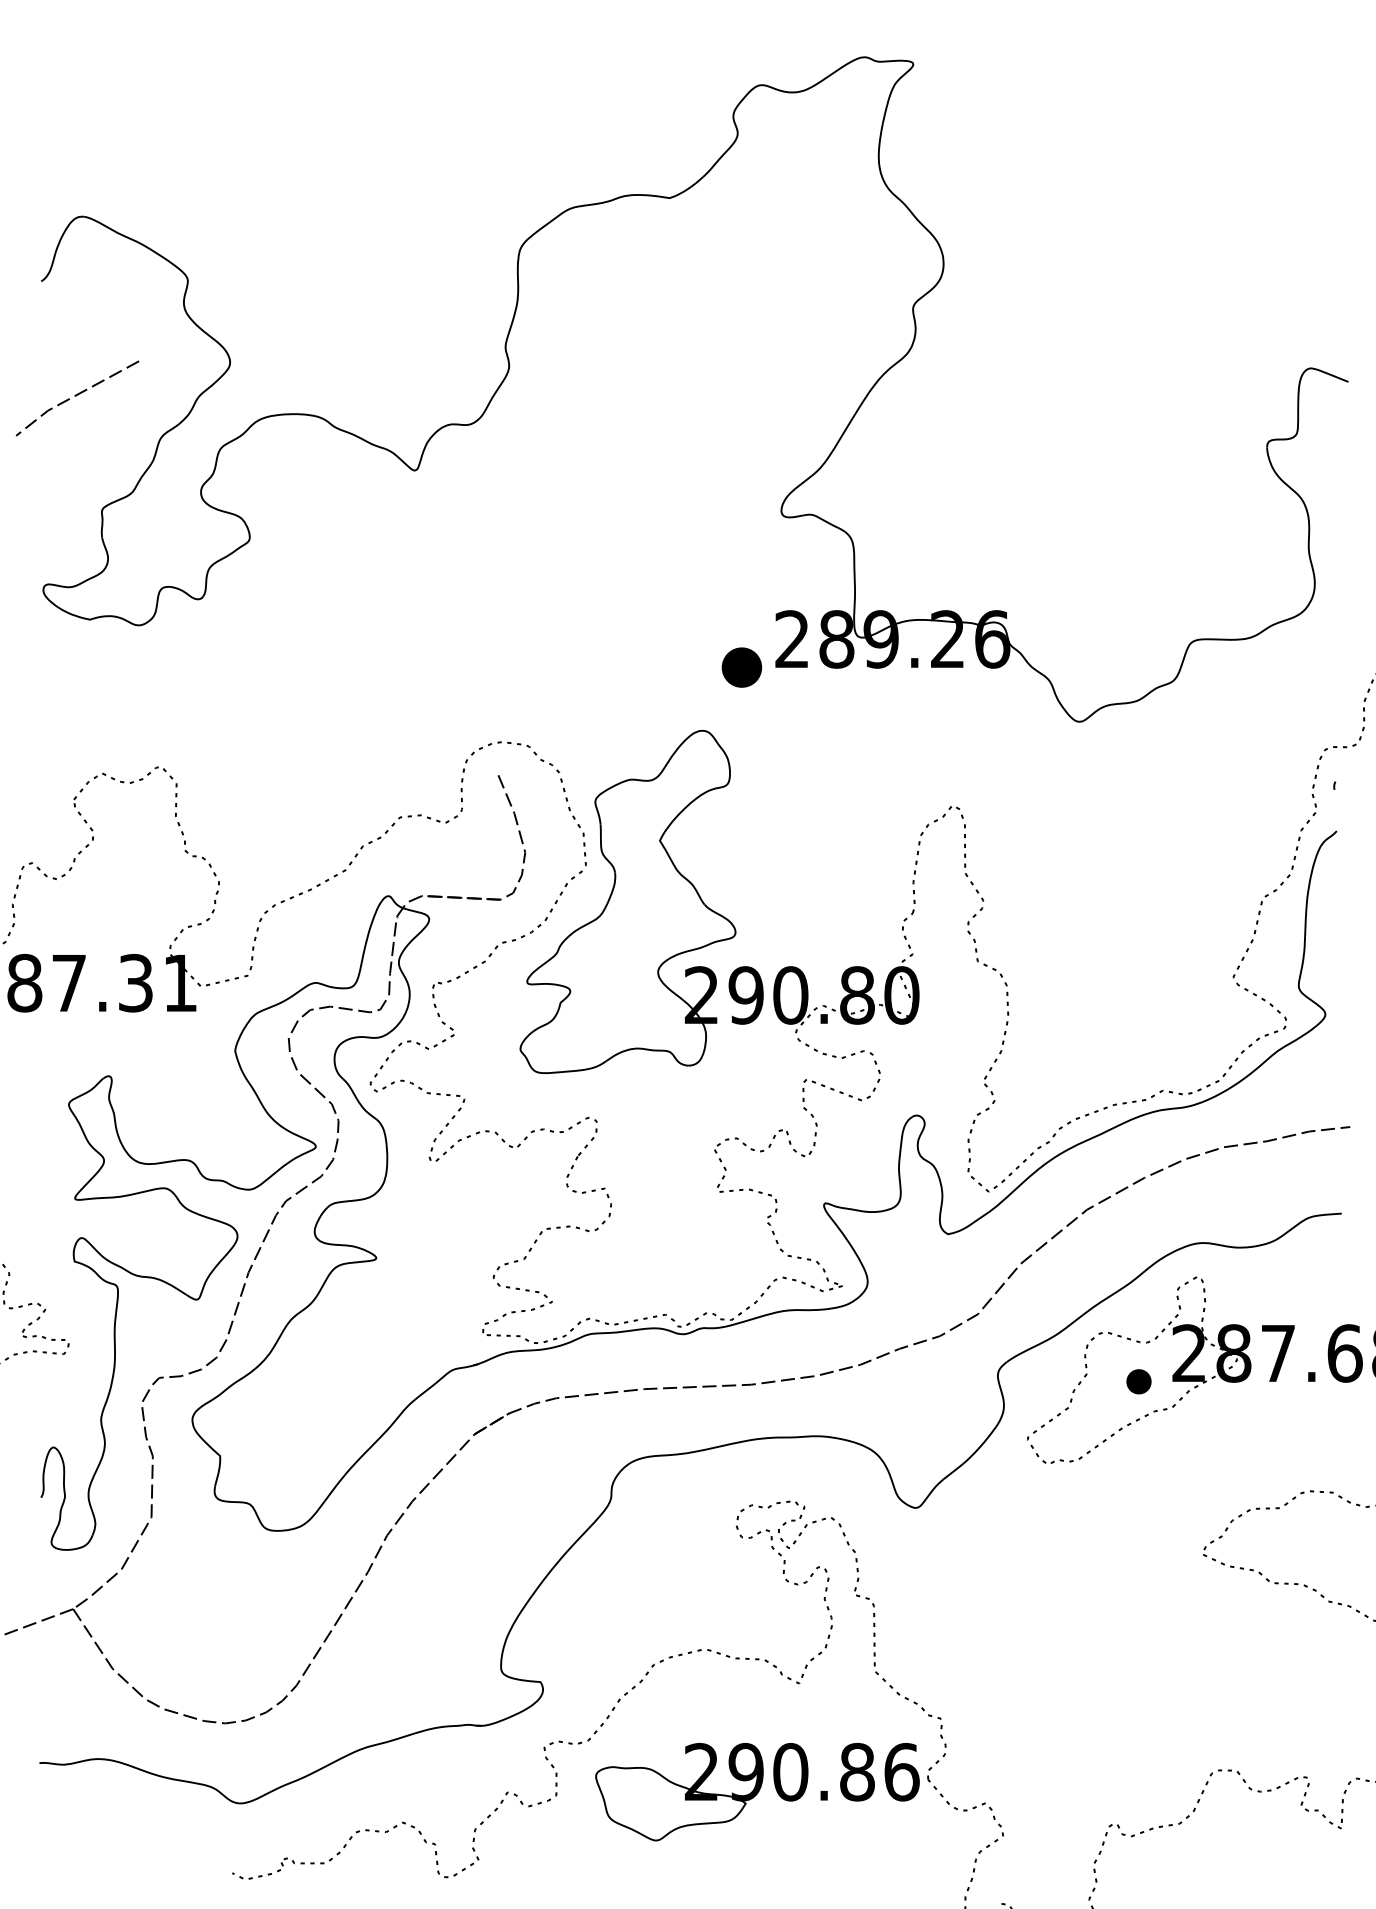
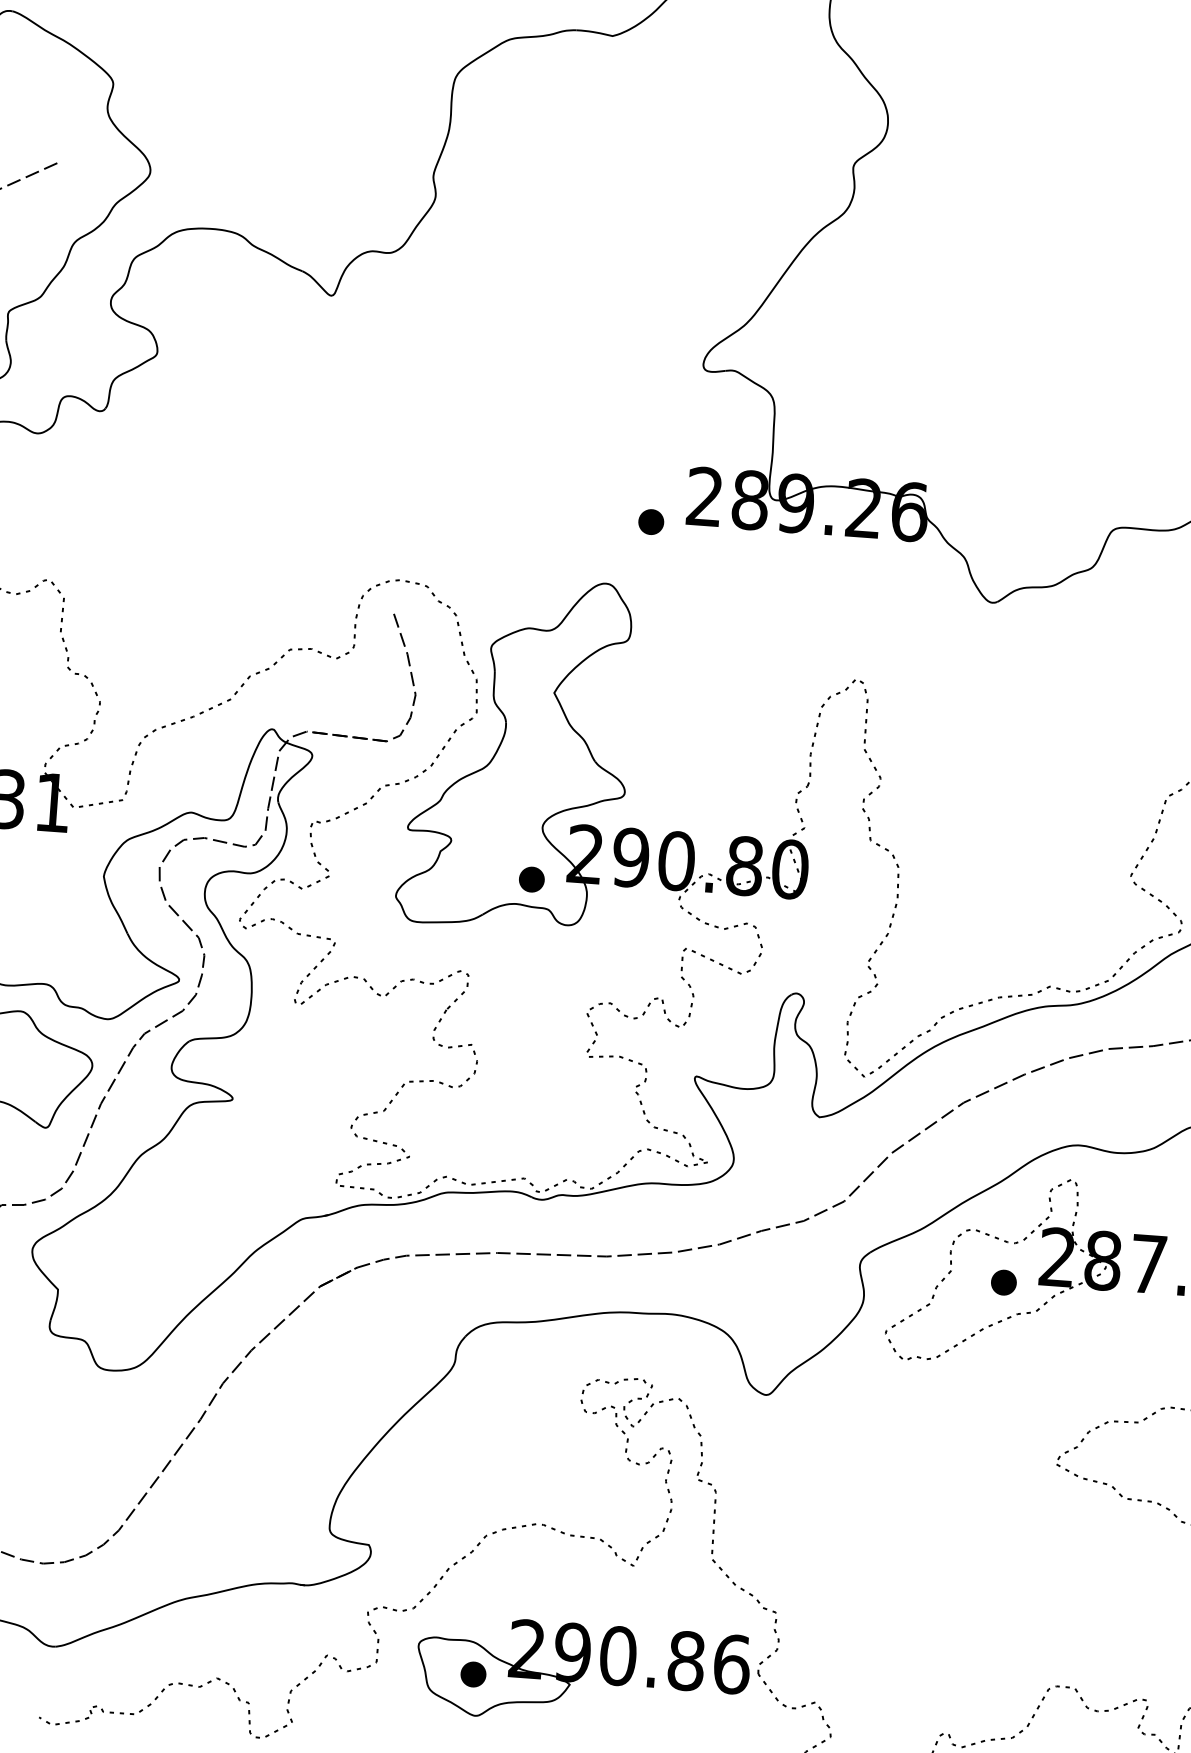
part: (741, 667) -> (650, 521), size x0.62
part: (650, 1023) -> (530, 879), added
part: (650, 1800) -> (472, 1674), added

